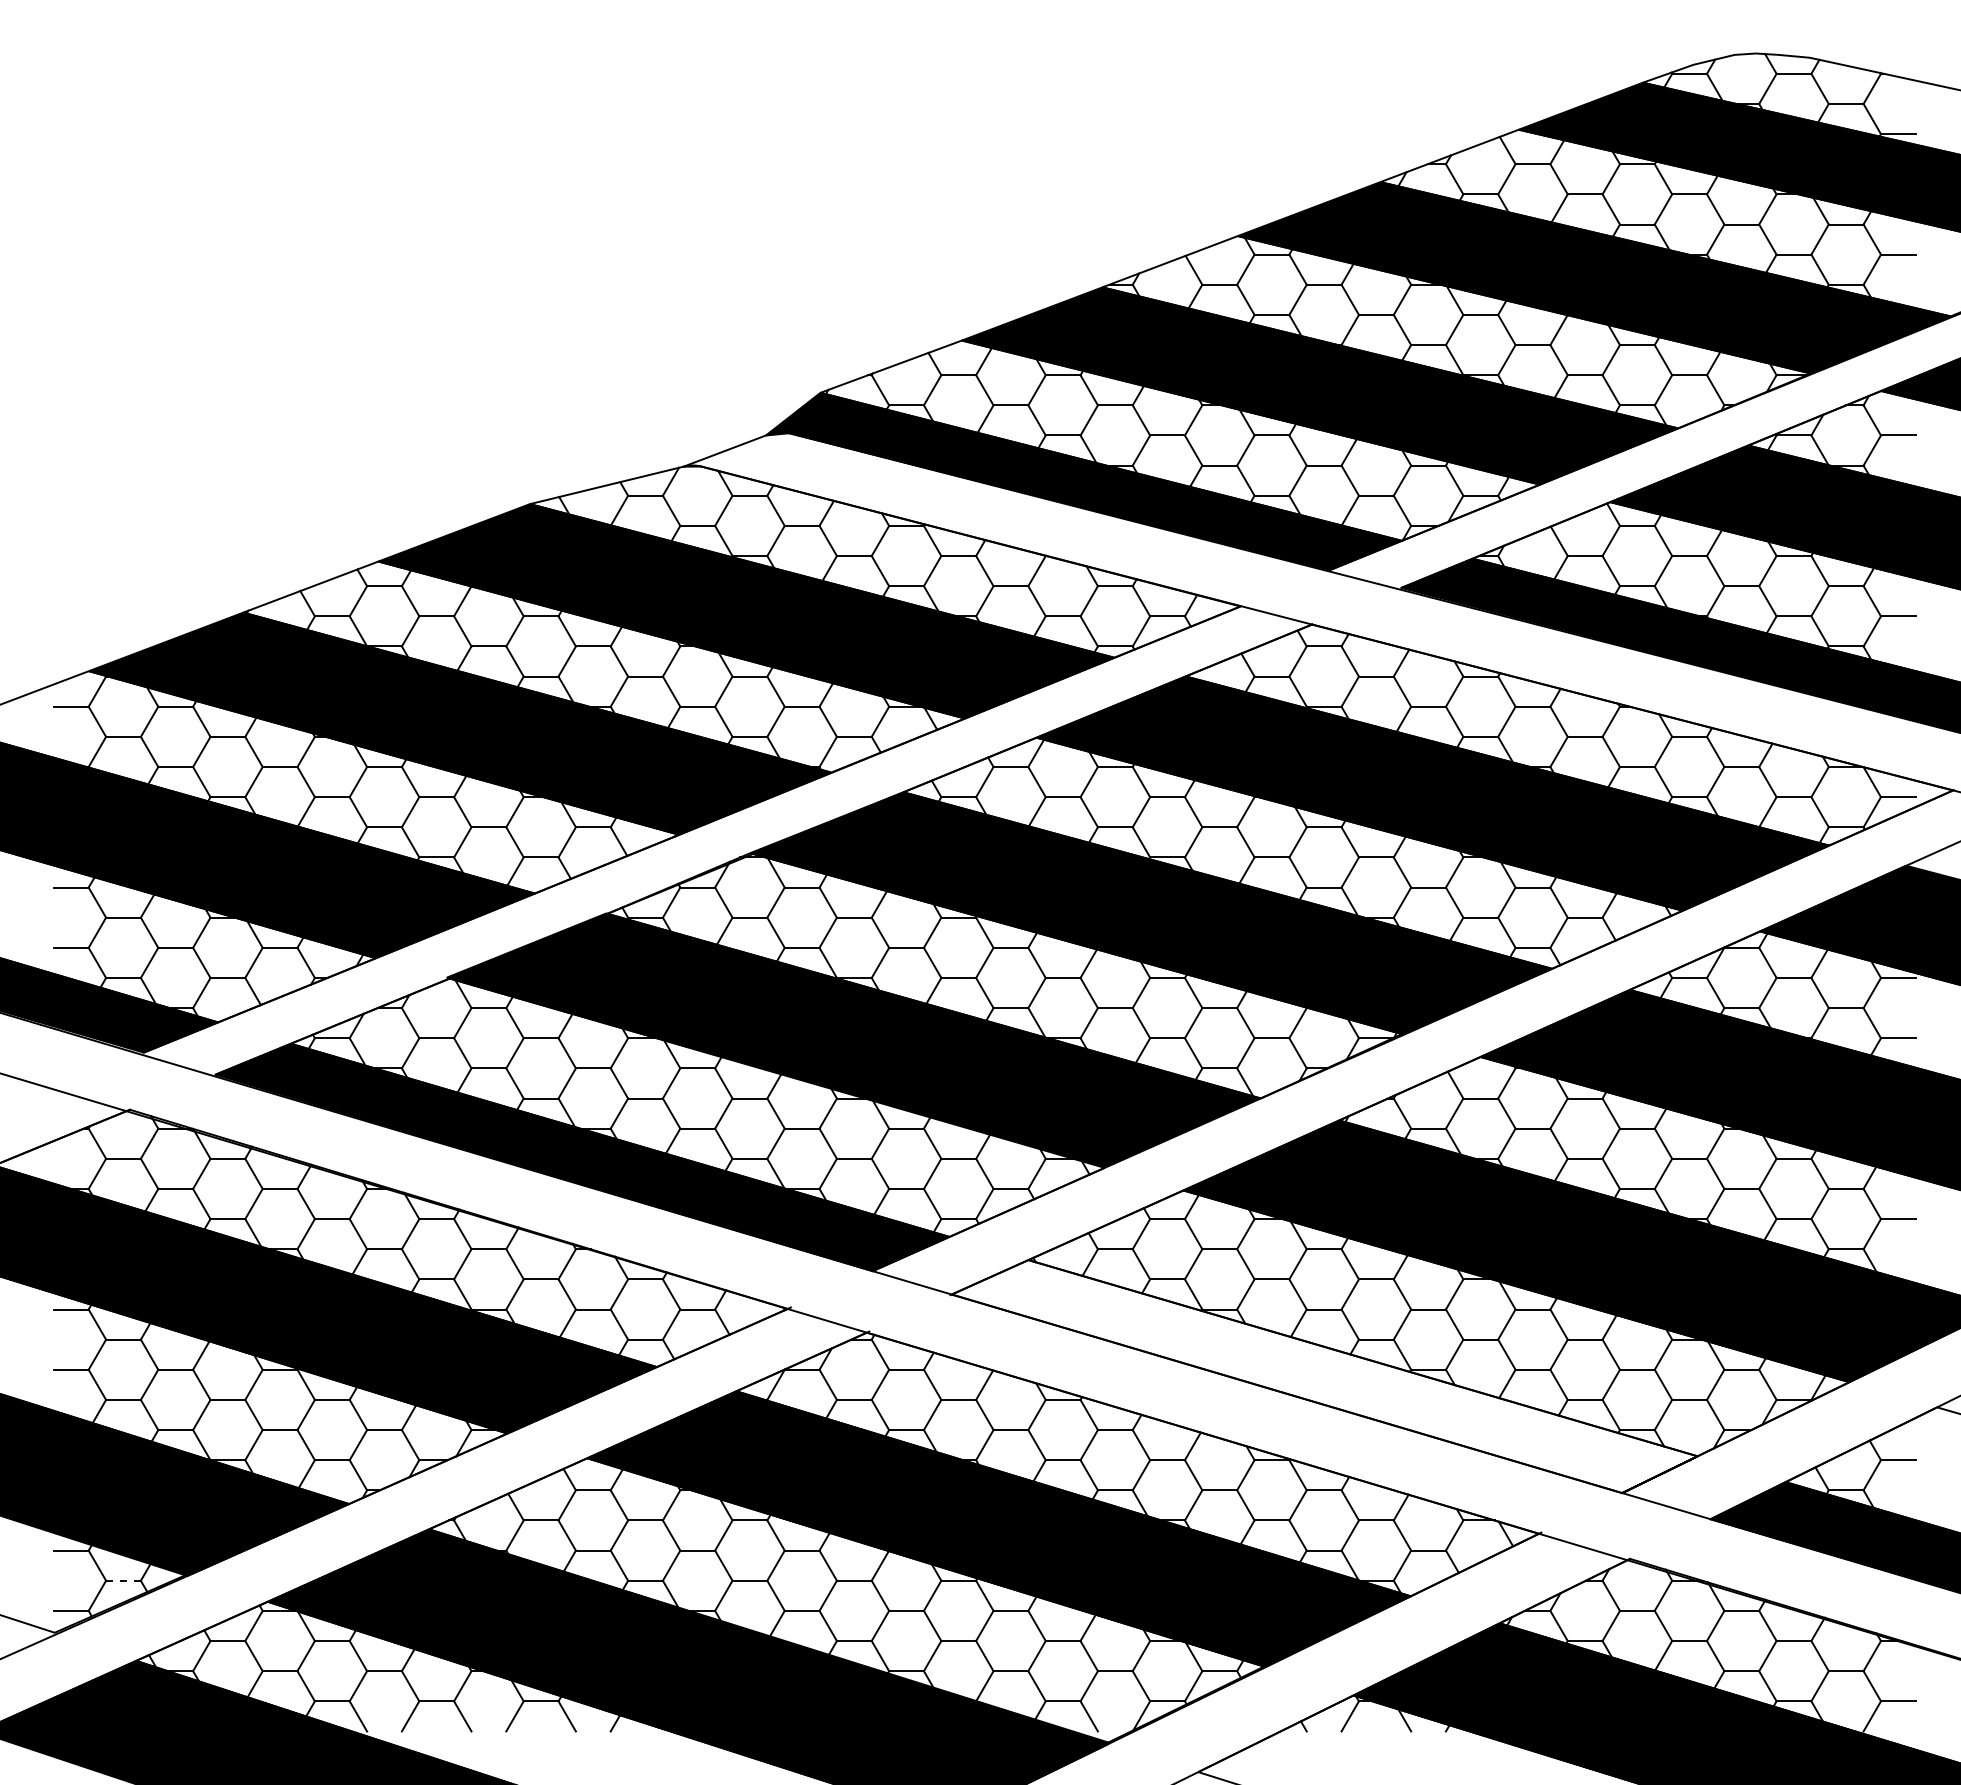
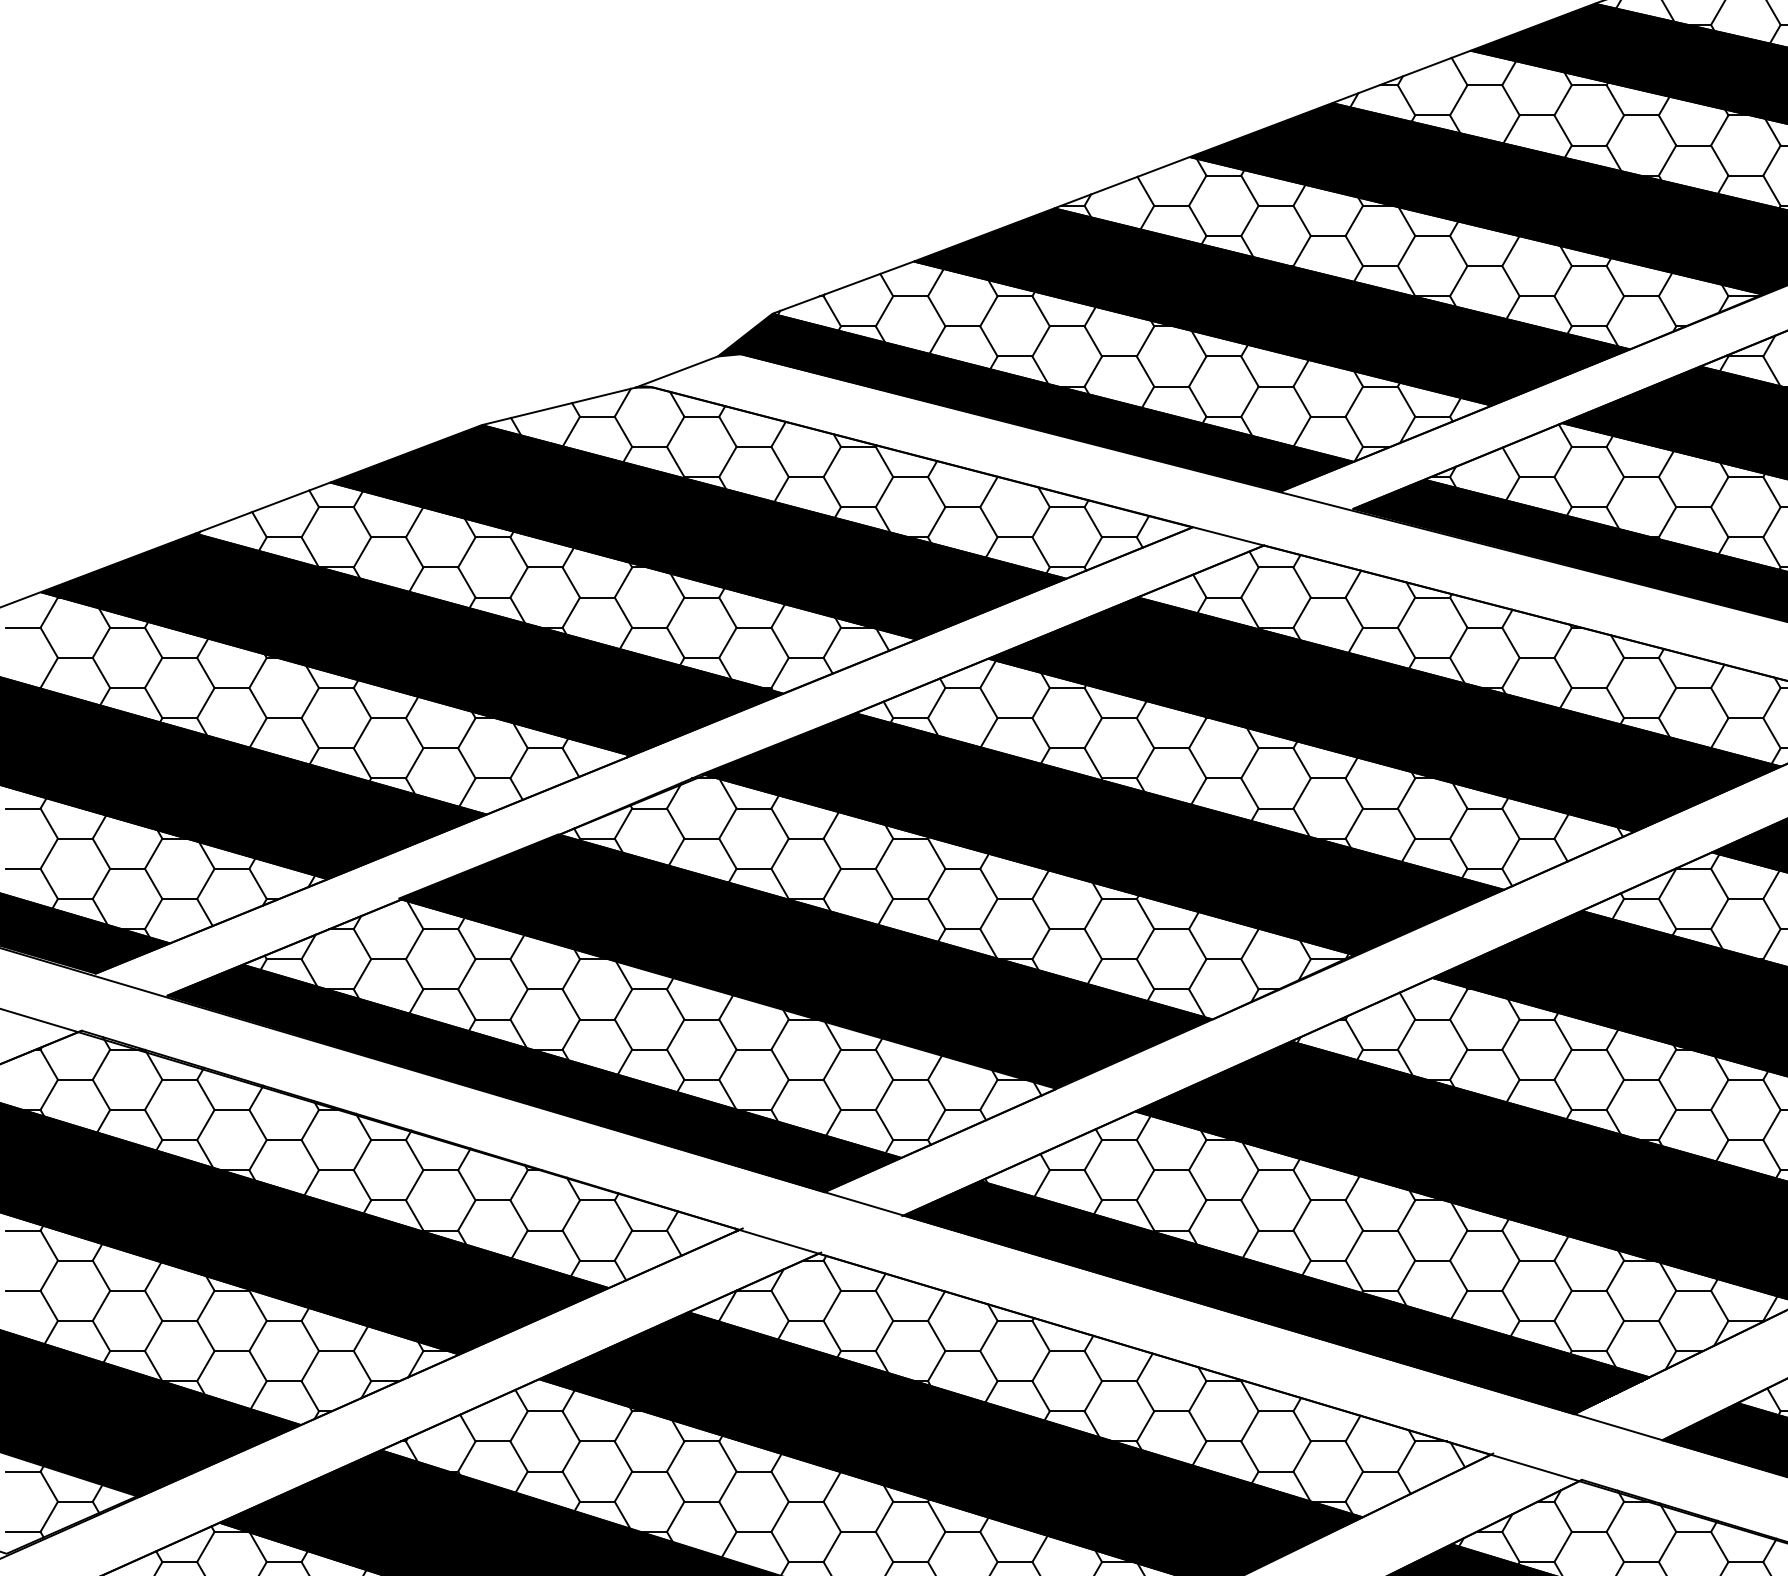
fill: (1324, 1376) -> (1276, 1297), added
line: (123, 1580) -> (75, 1501), dashed -> solid

